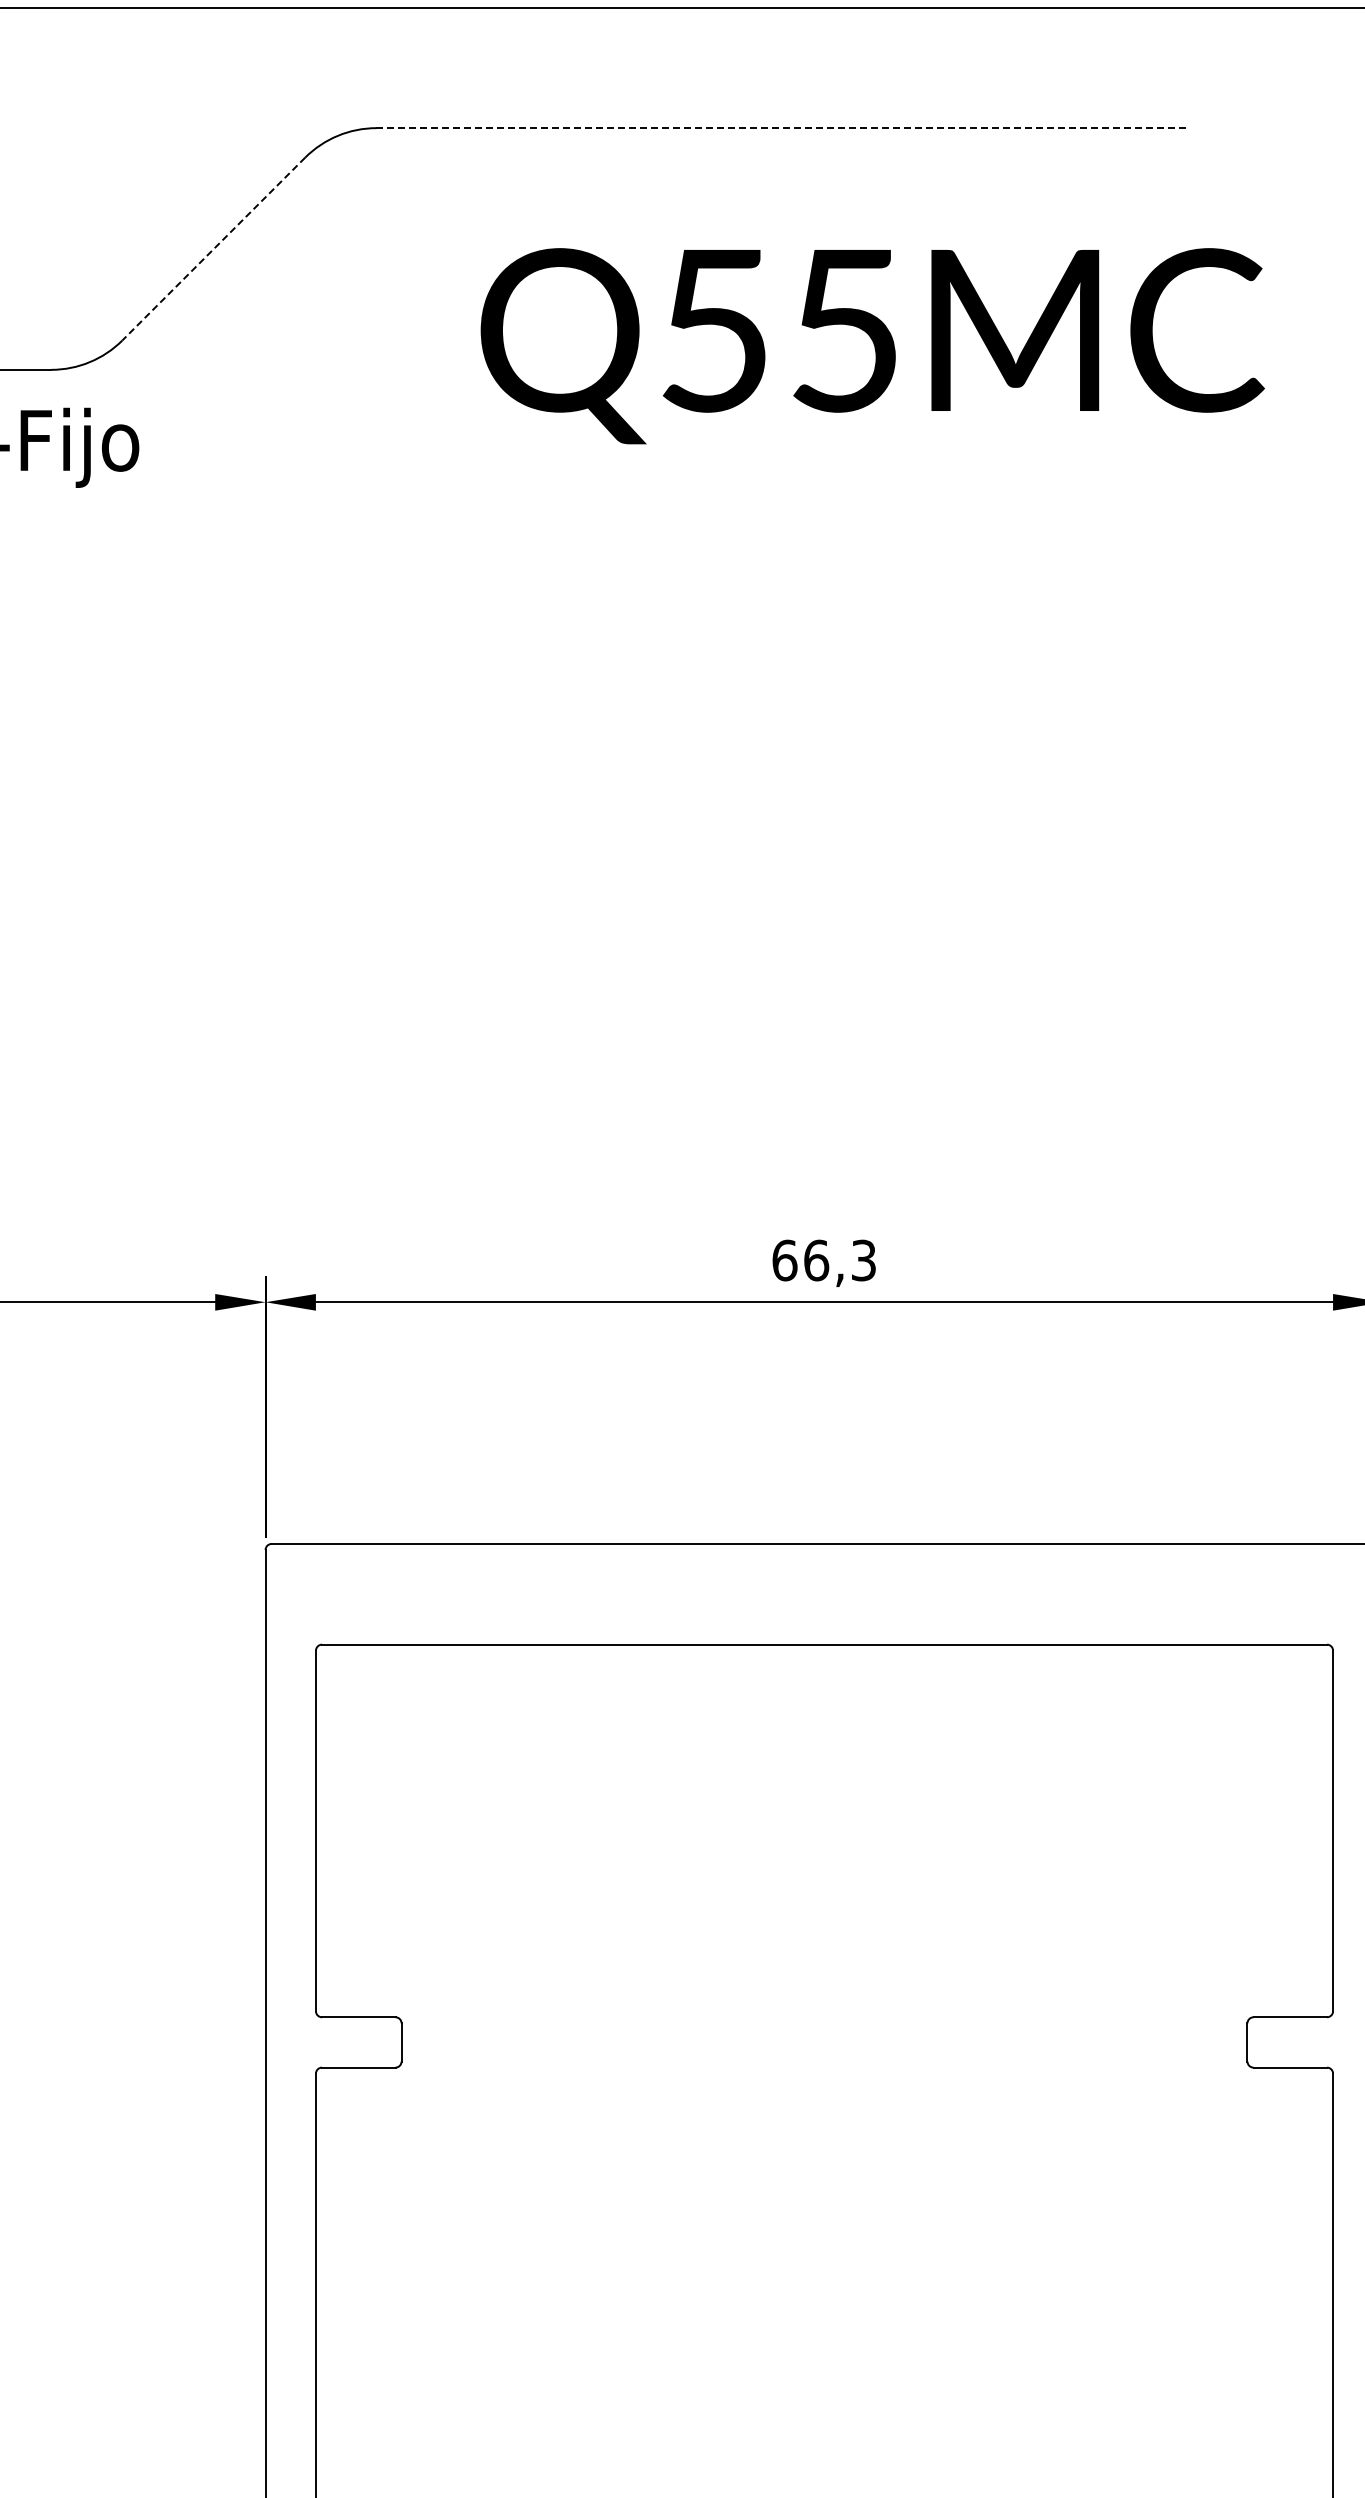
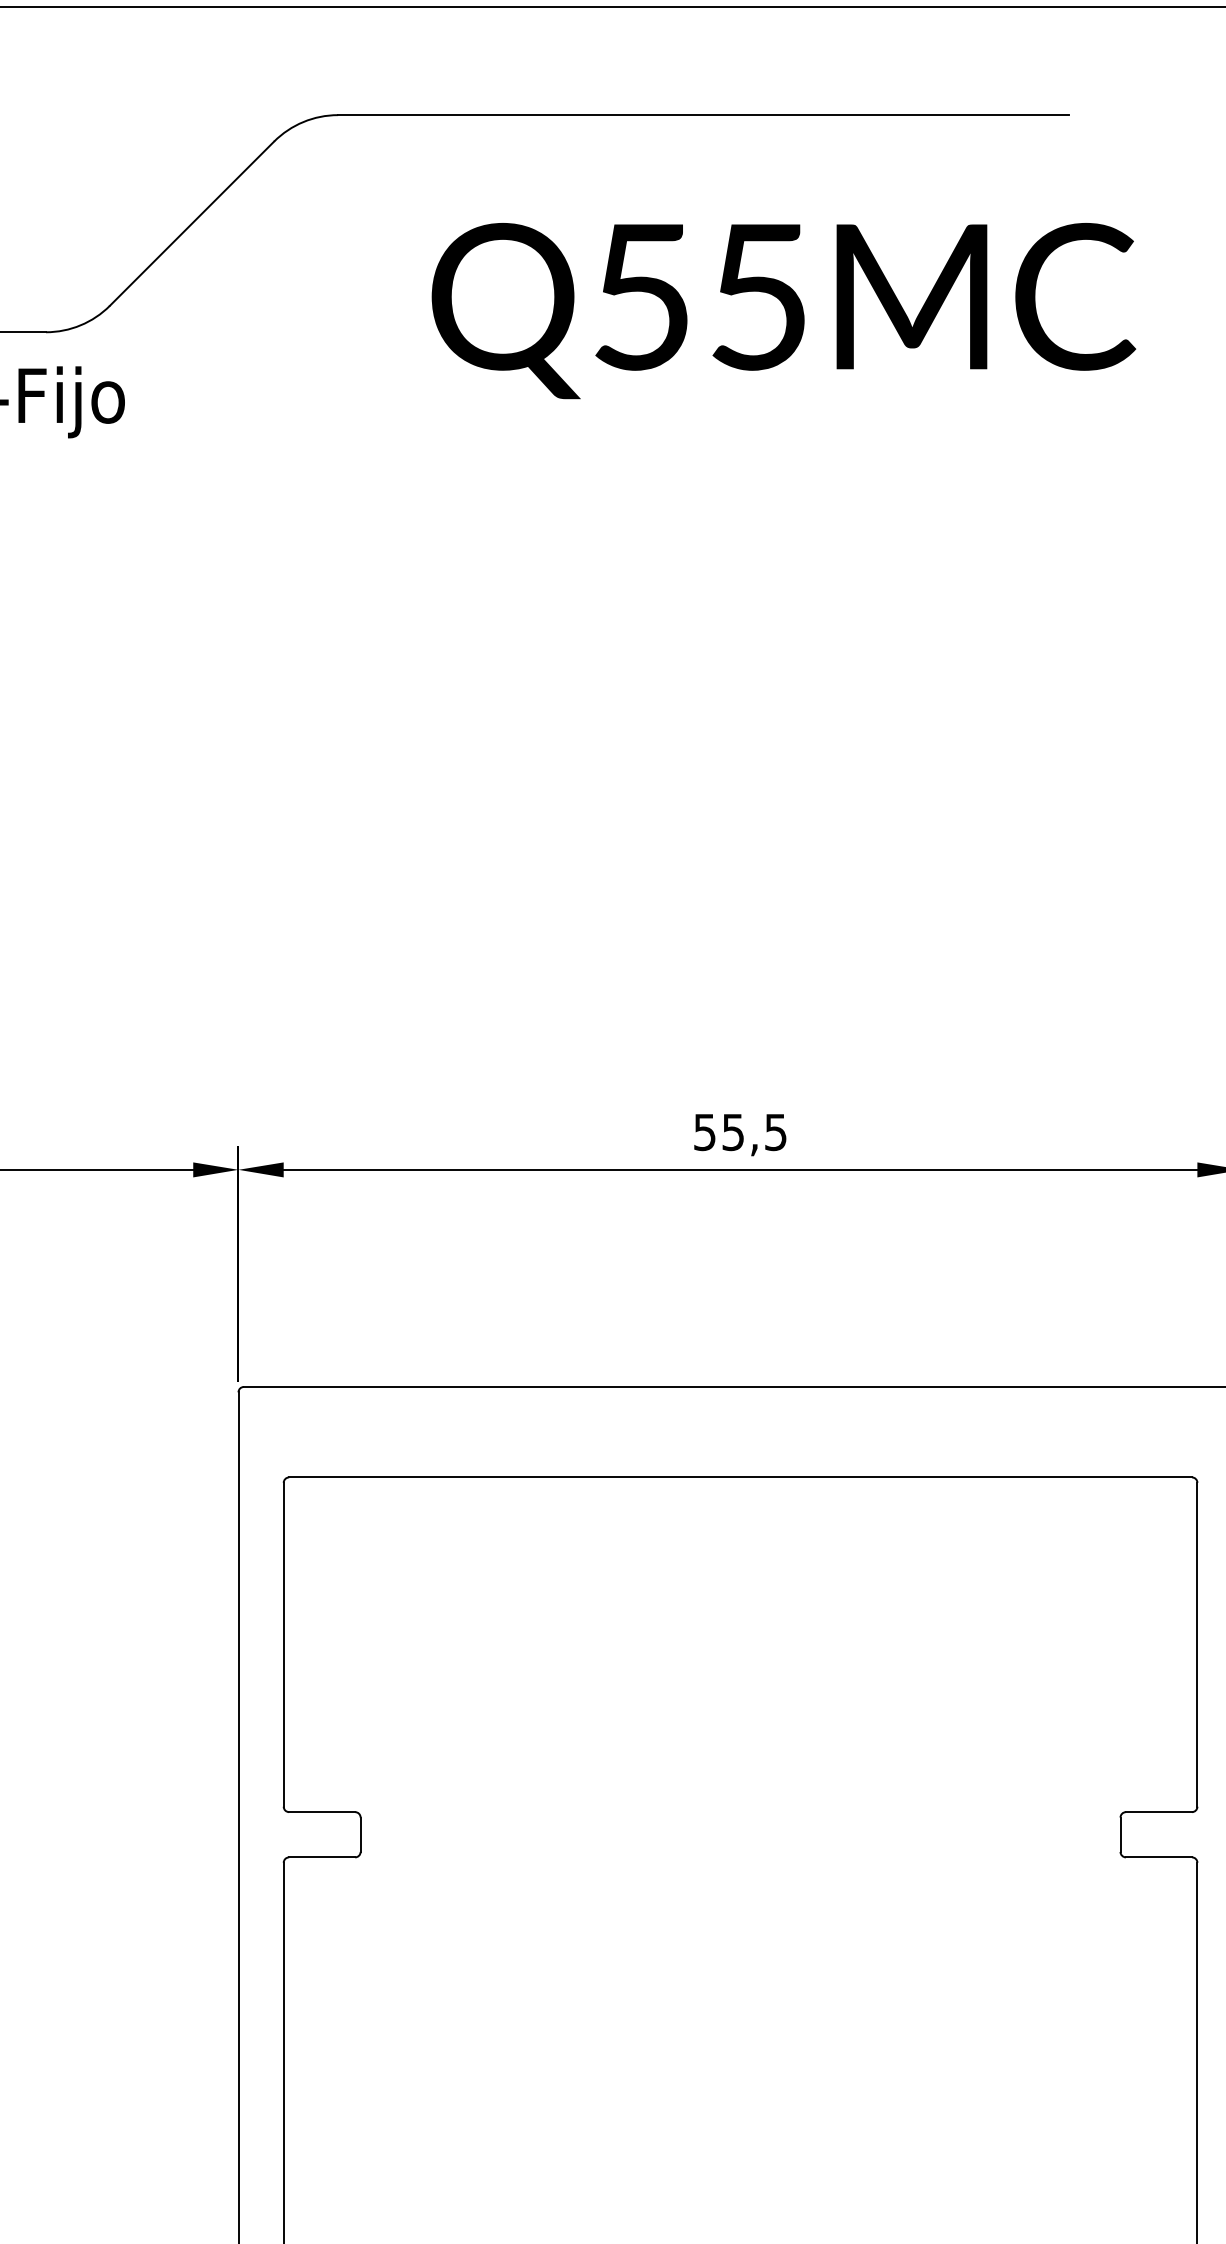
line: (783, 128) -> (703, 115), dashed -> solid
line: (213, 249) -> (191, 224), dashed -> solid
text: (823, 1260) -> (739, 1132), 66,3 -> 55,5

